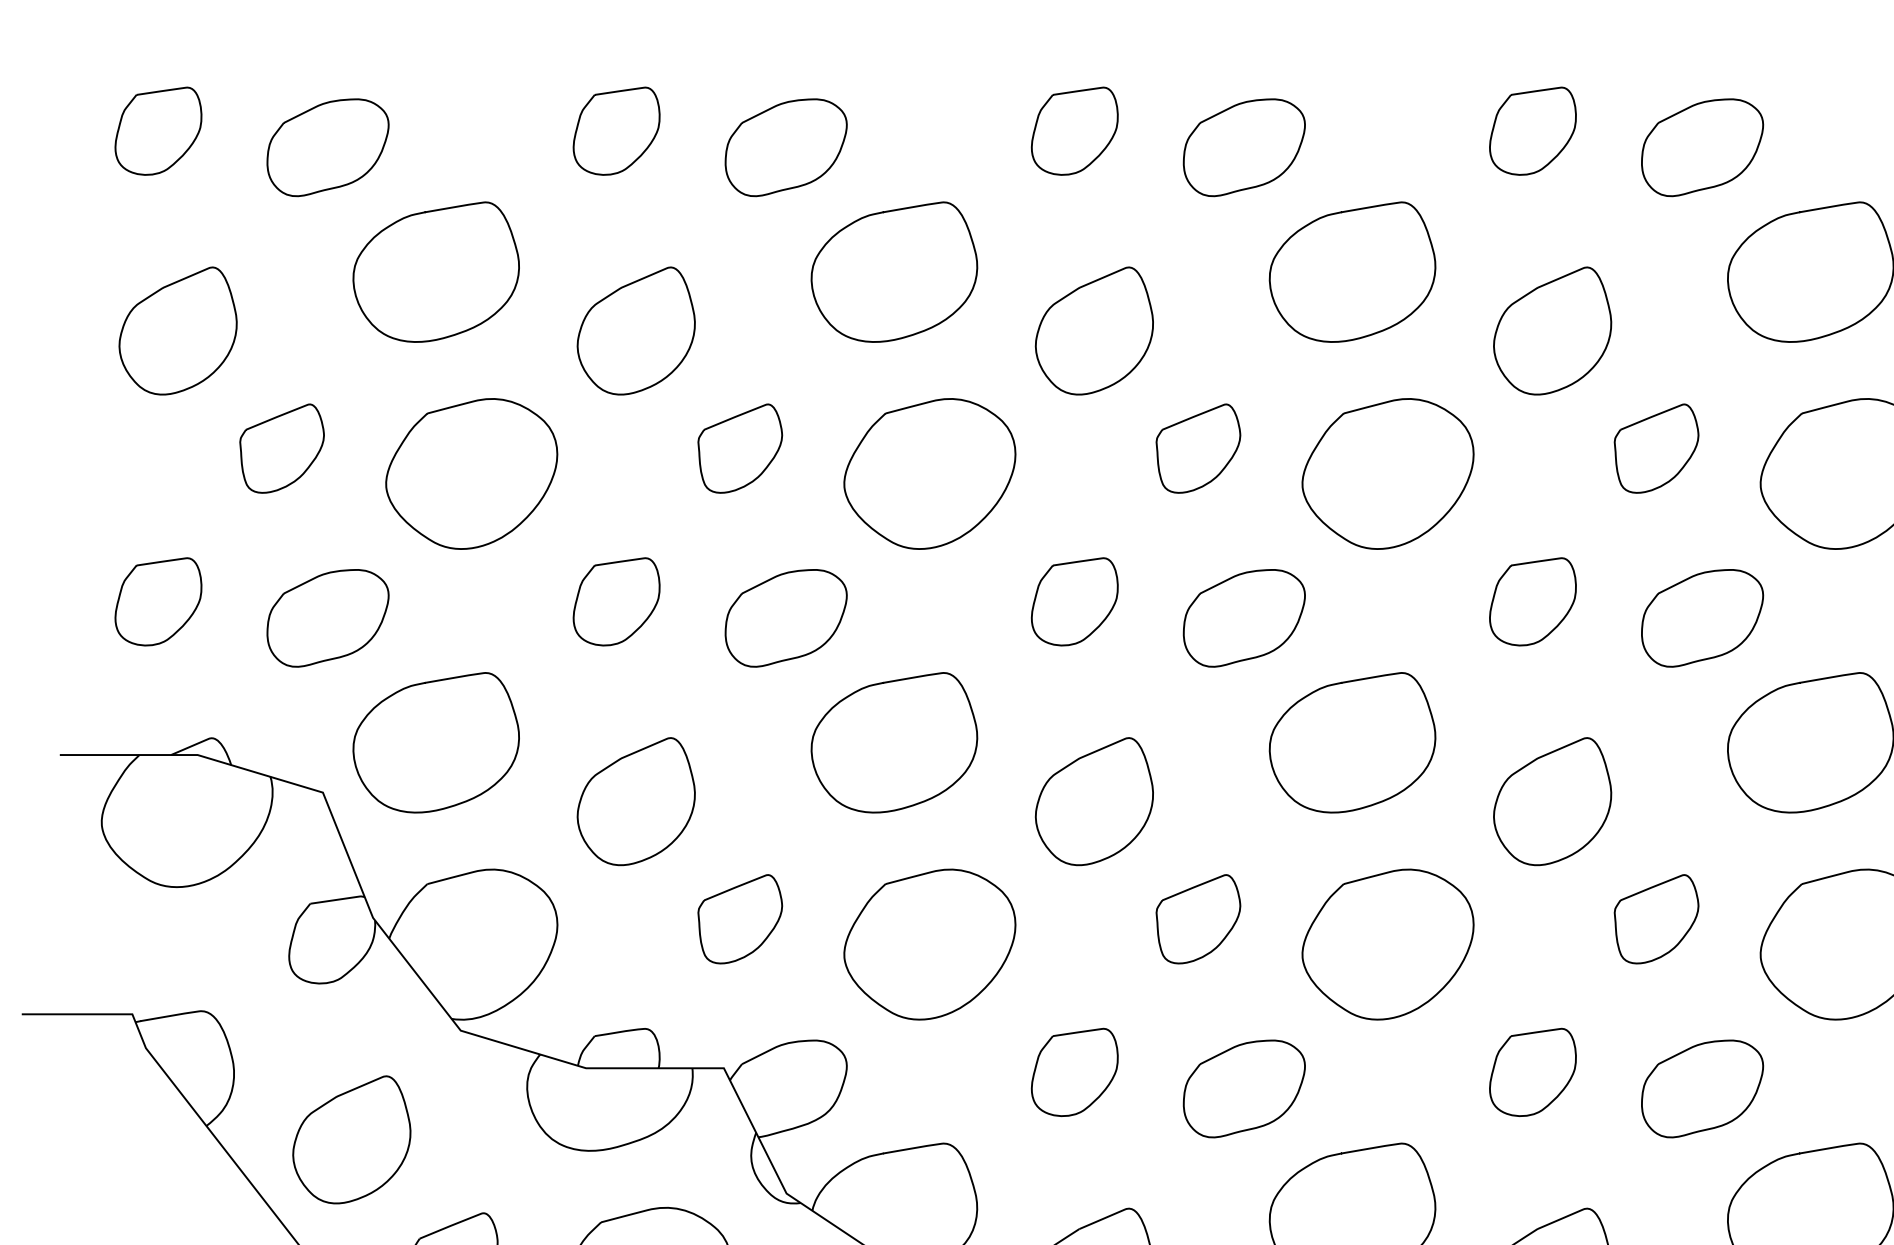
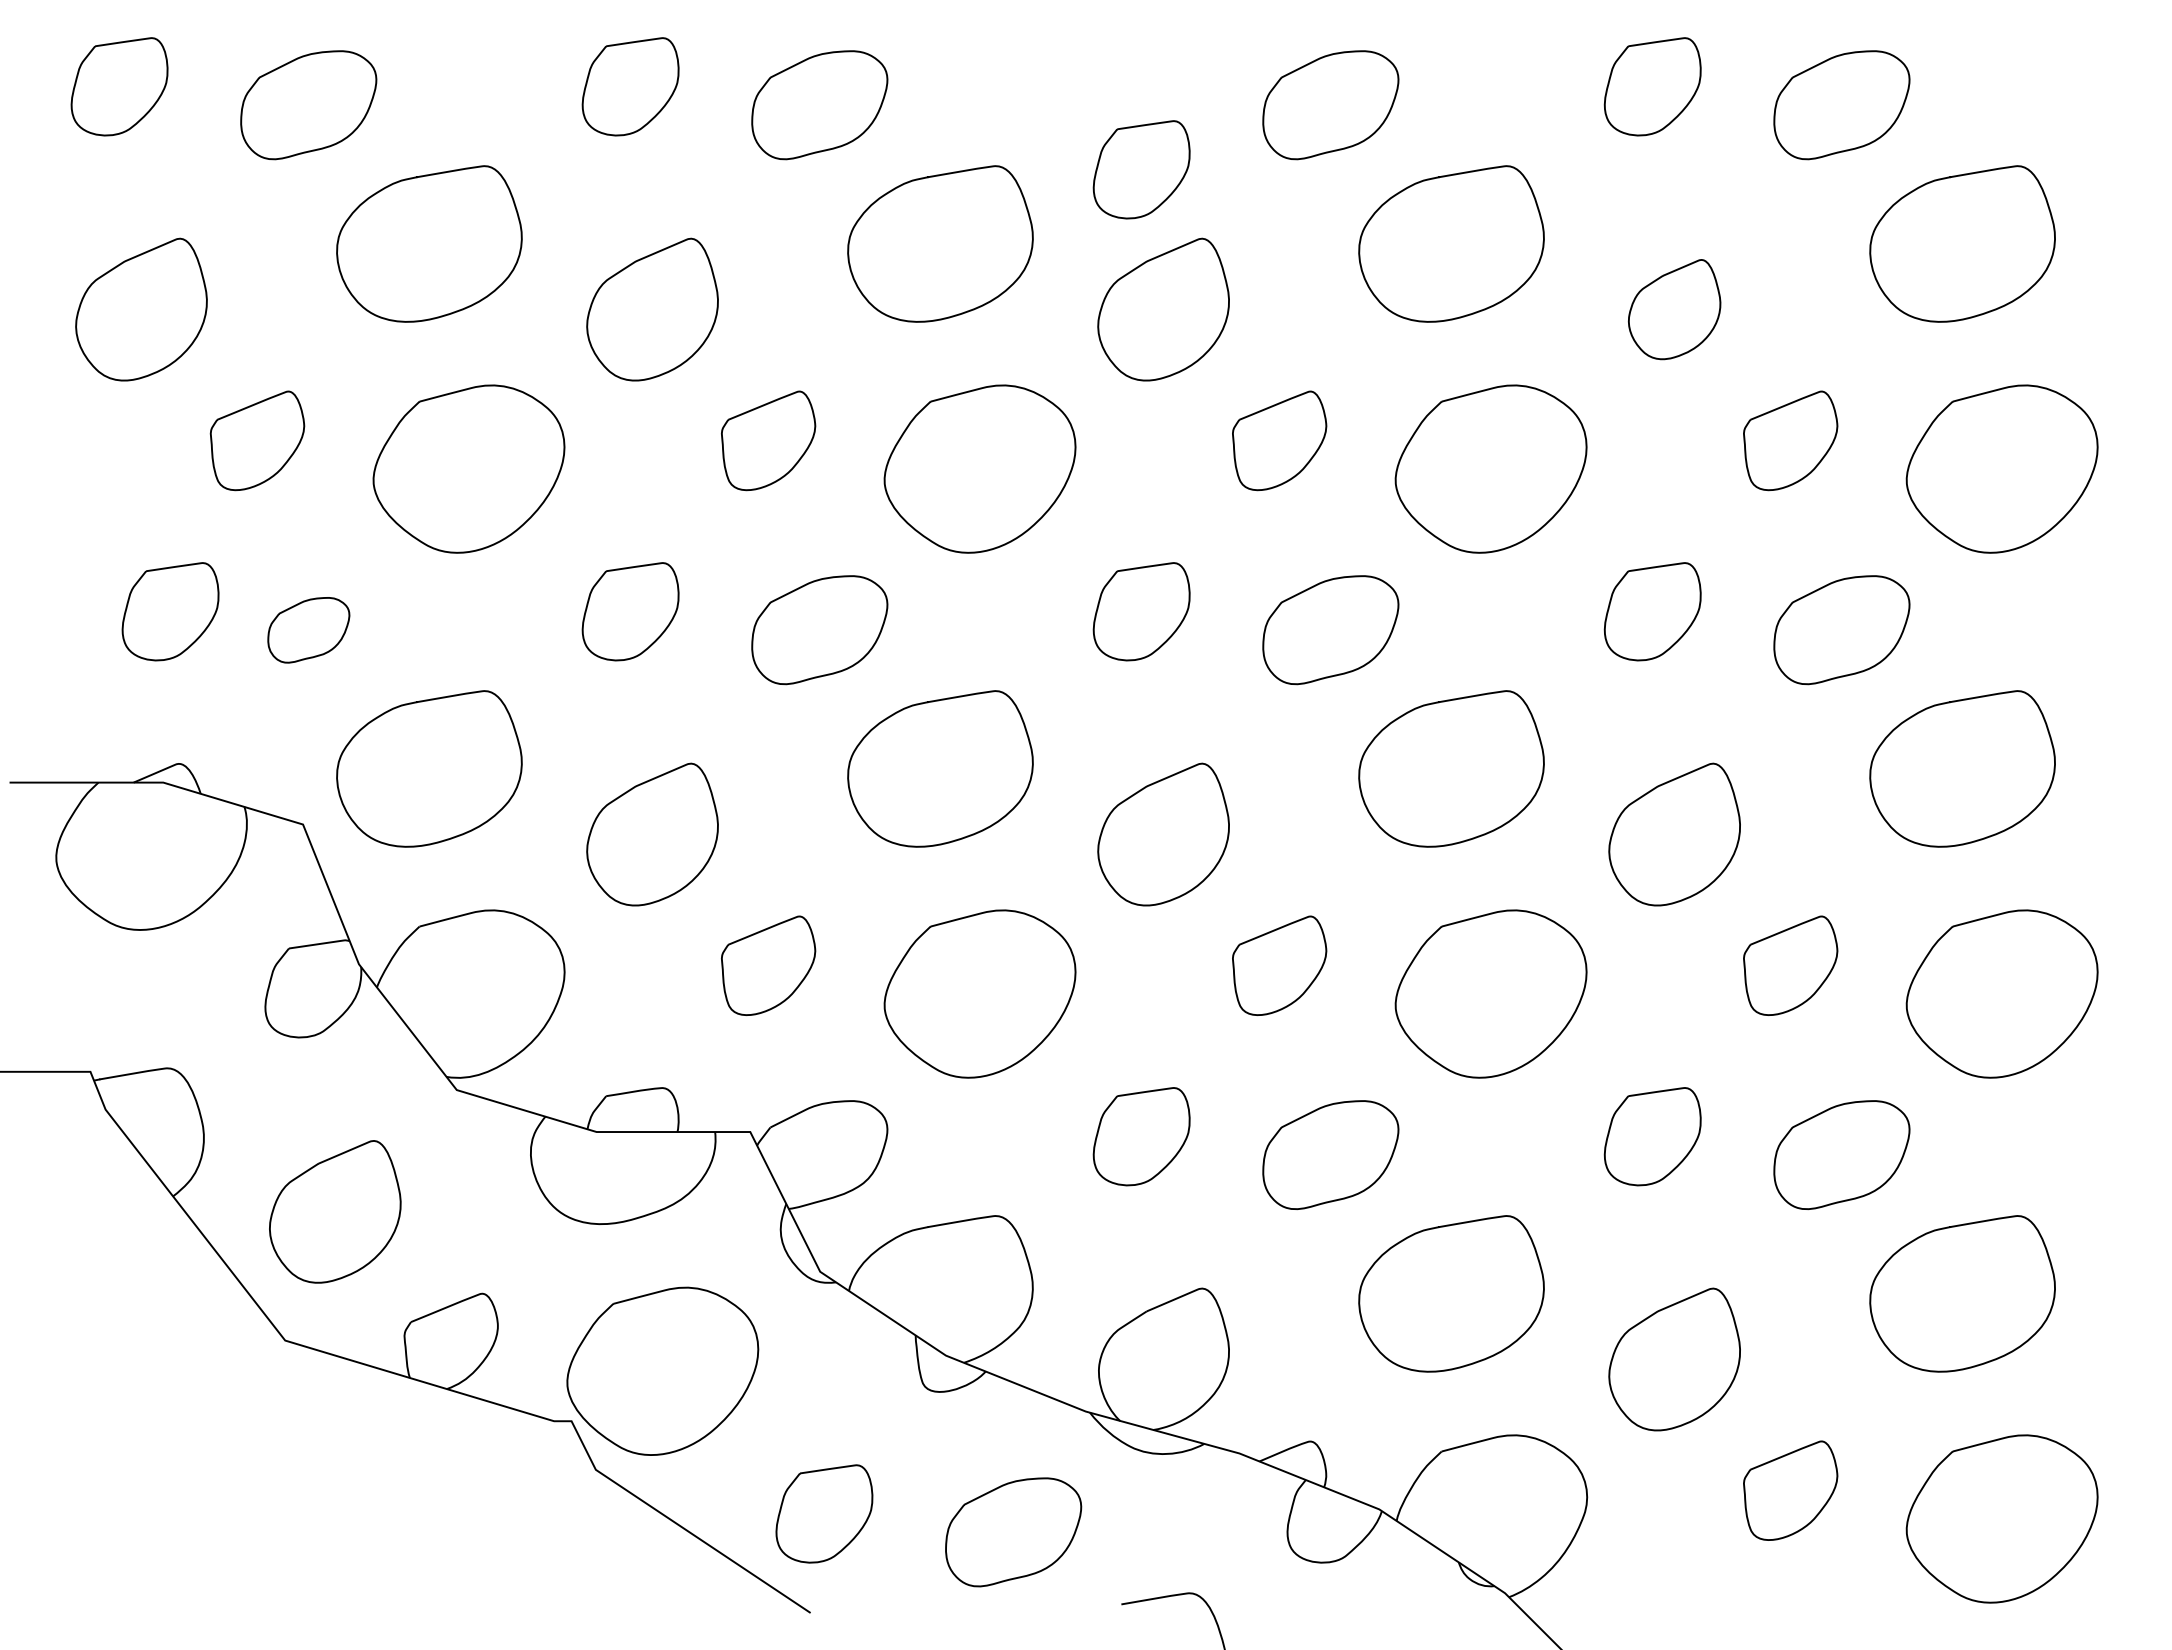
part: (1074, 130) -> (1141, 169), moved
part: (1552, 330) -> (1674, 309), size x0.7
part: (158, 601) -> (170, 611), moved
part: (327, 618) -> (308, 630), size x0.6

